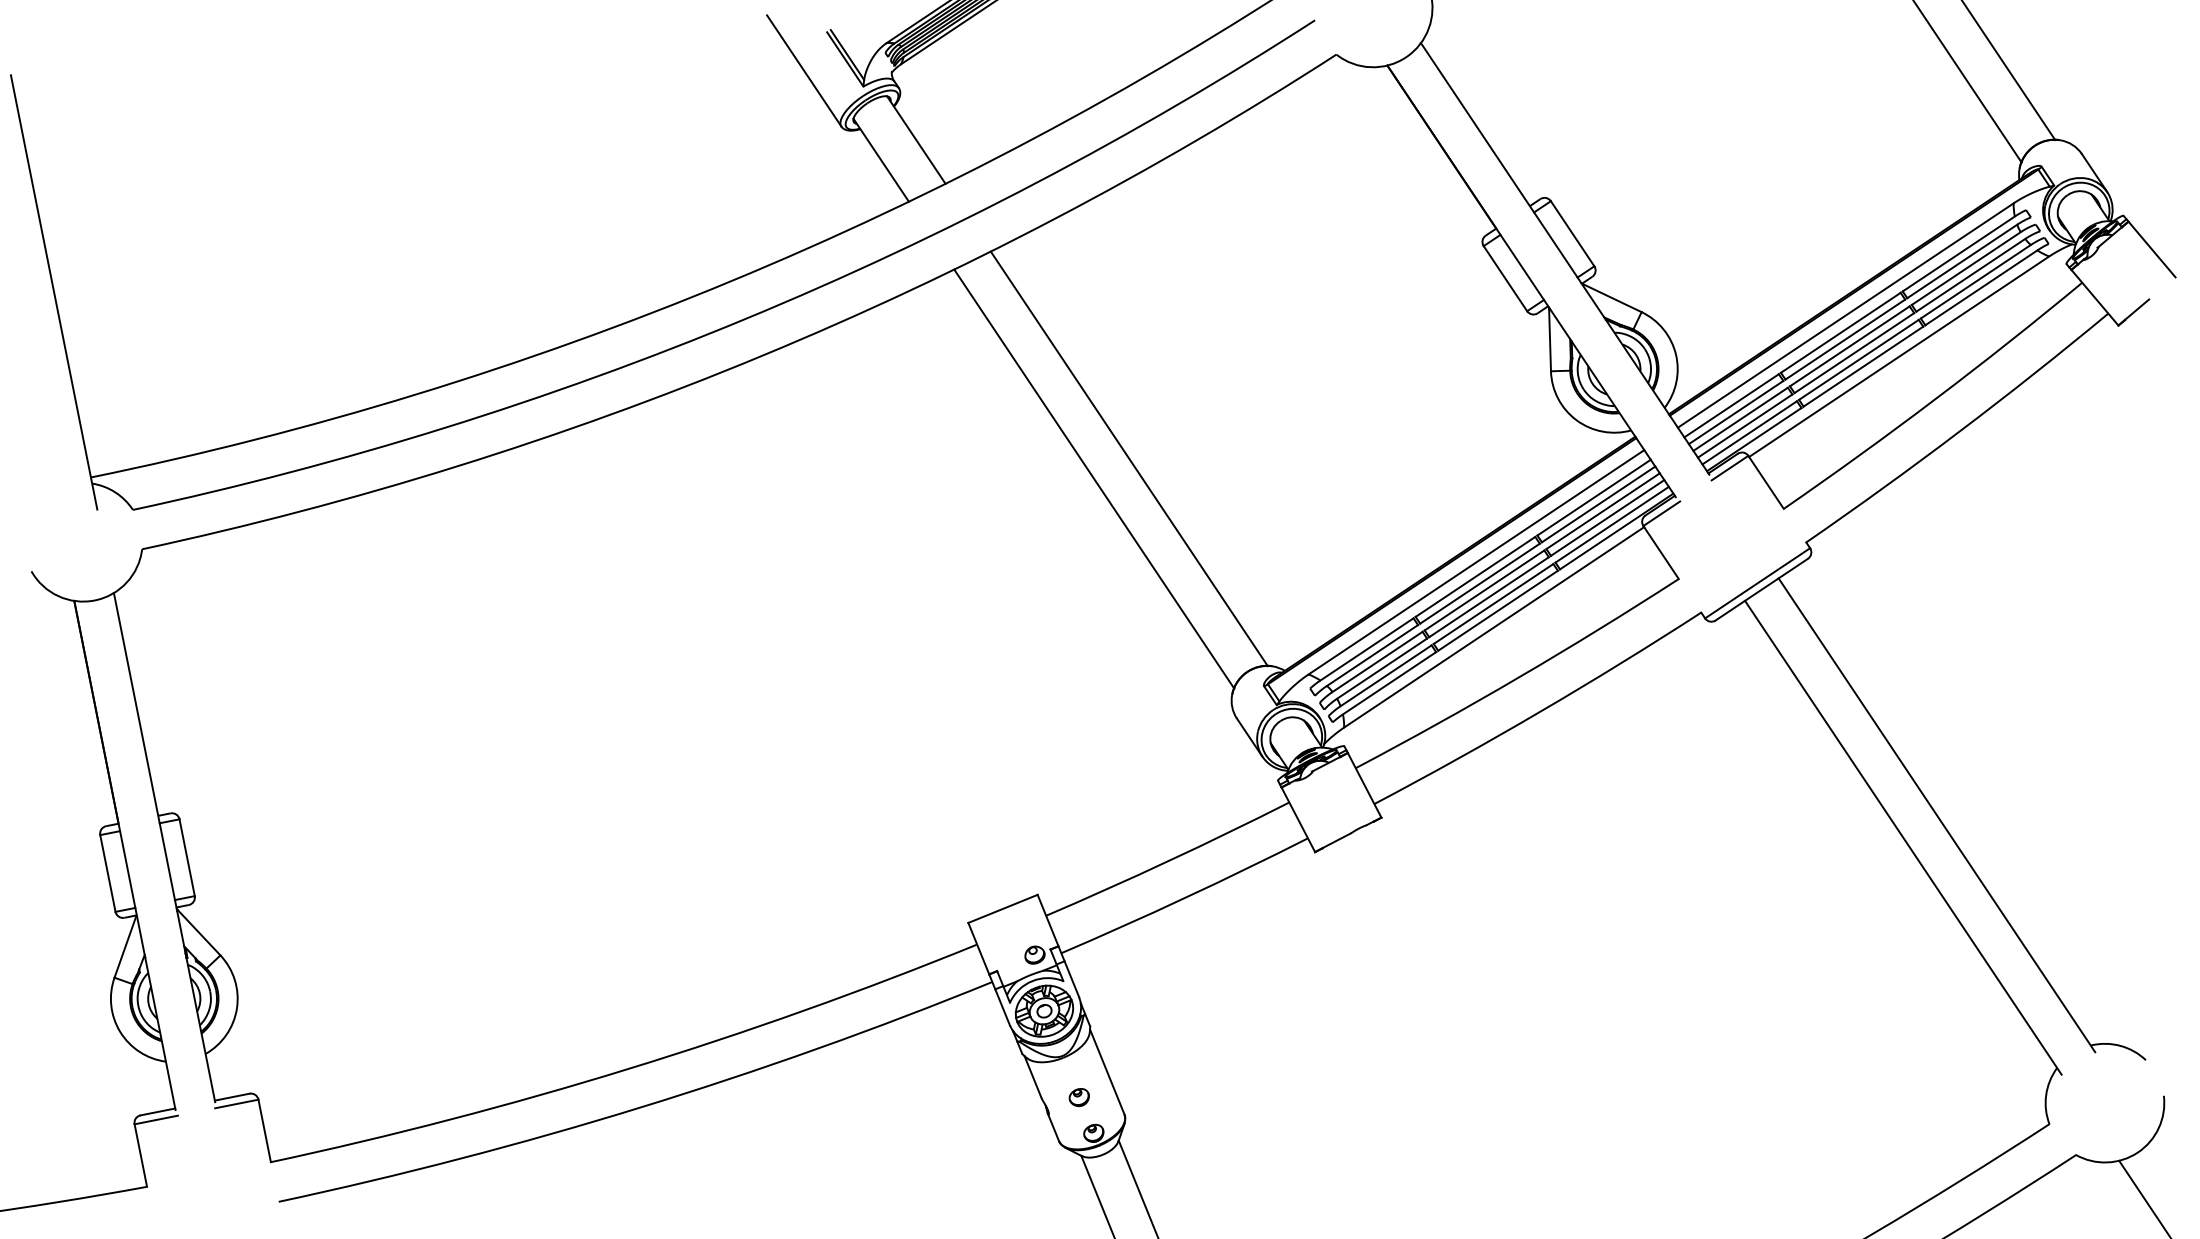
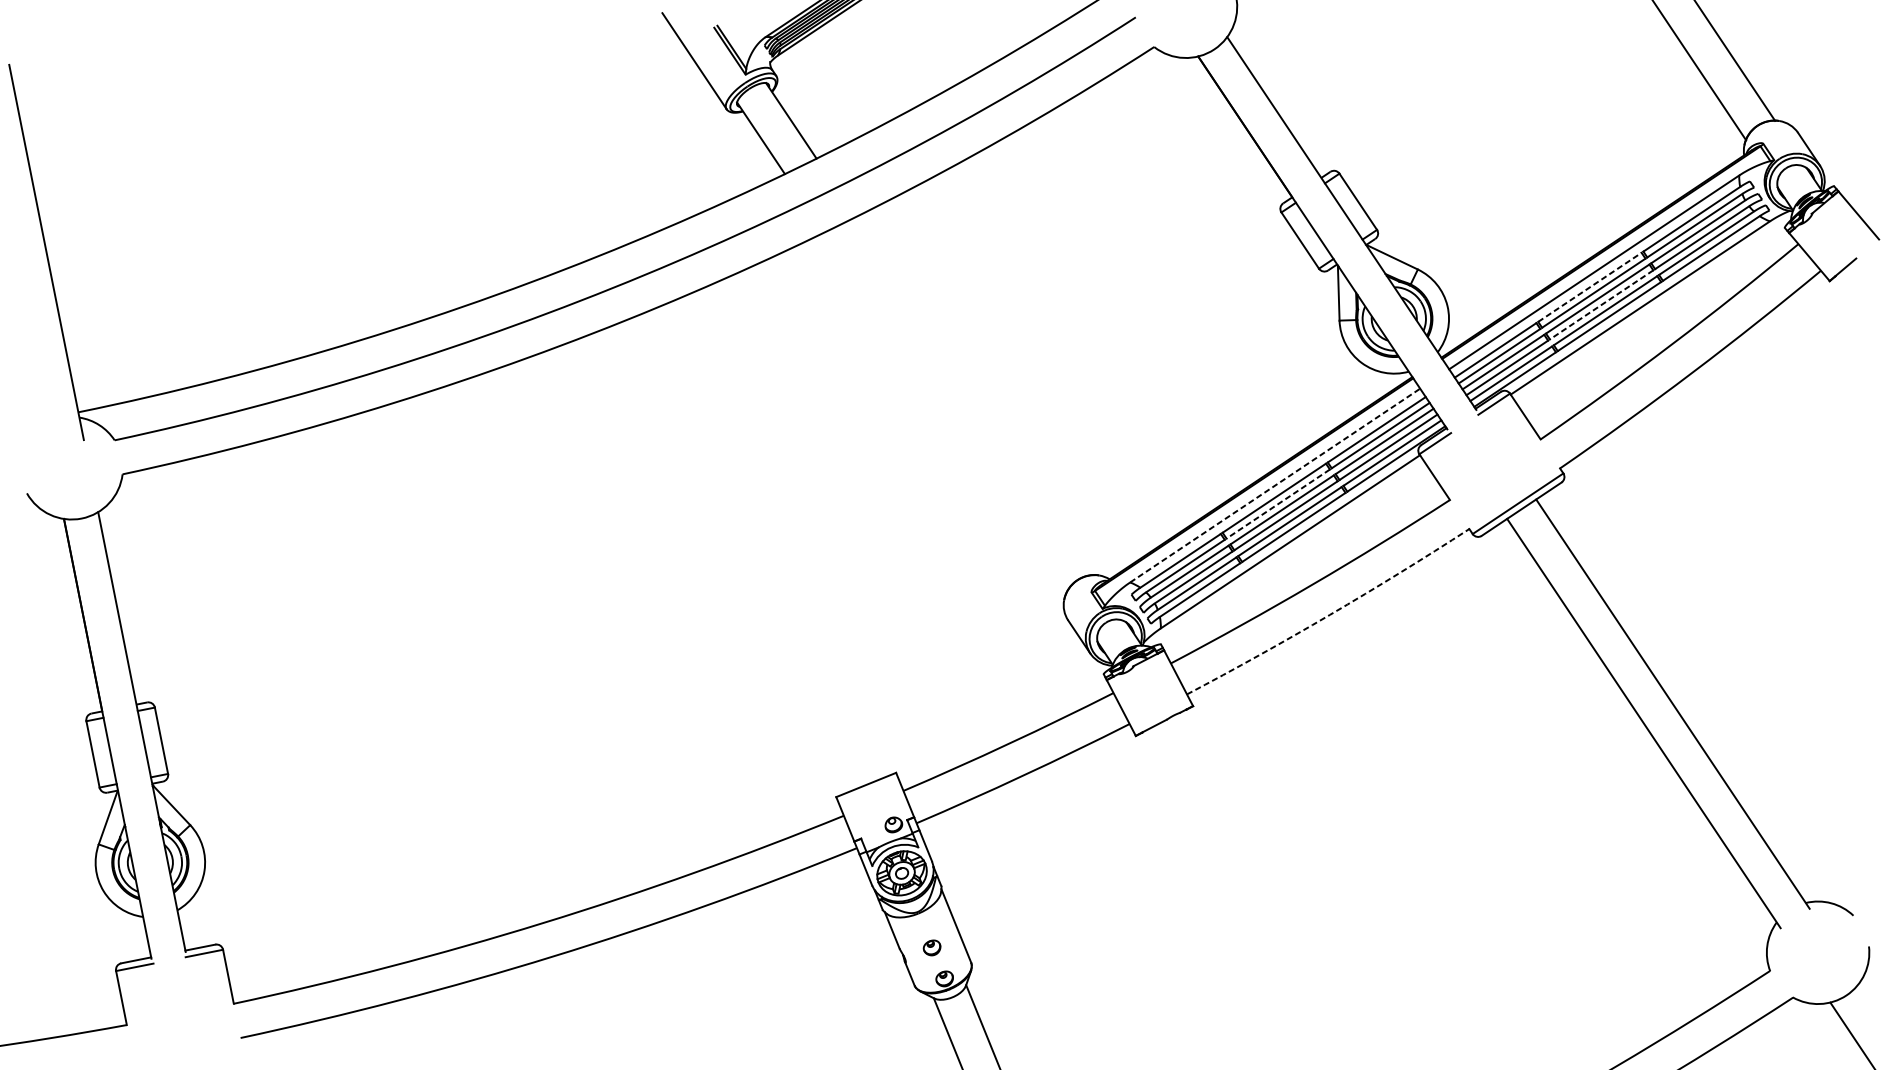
line: (1840, 332) -> (1589, 287), solid -> dashed
line: (1854, 353) -> (1601, 305), solid -> dashed
line: (1128, 458) -> (974, 395), removed
line: (1094, 478) -> (945, 413), removed
line: (1476, 562) -> (1275, 485), solid -> dashed
line: (1480, 583) -> (1278, 503), solid -> dashed
arc: (1539, 711) -> (1329, 614), solid -> dashed

